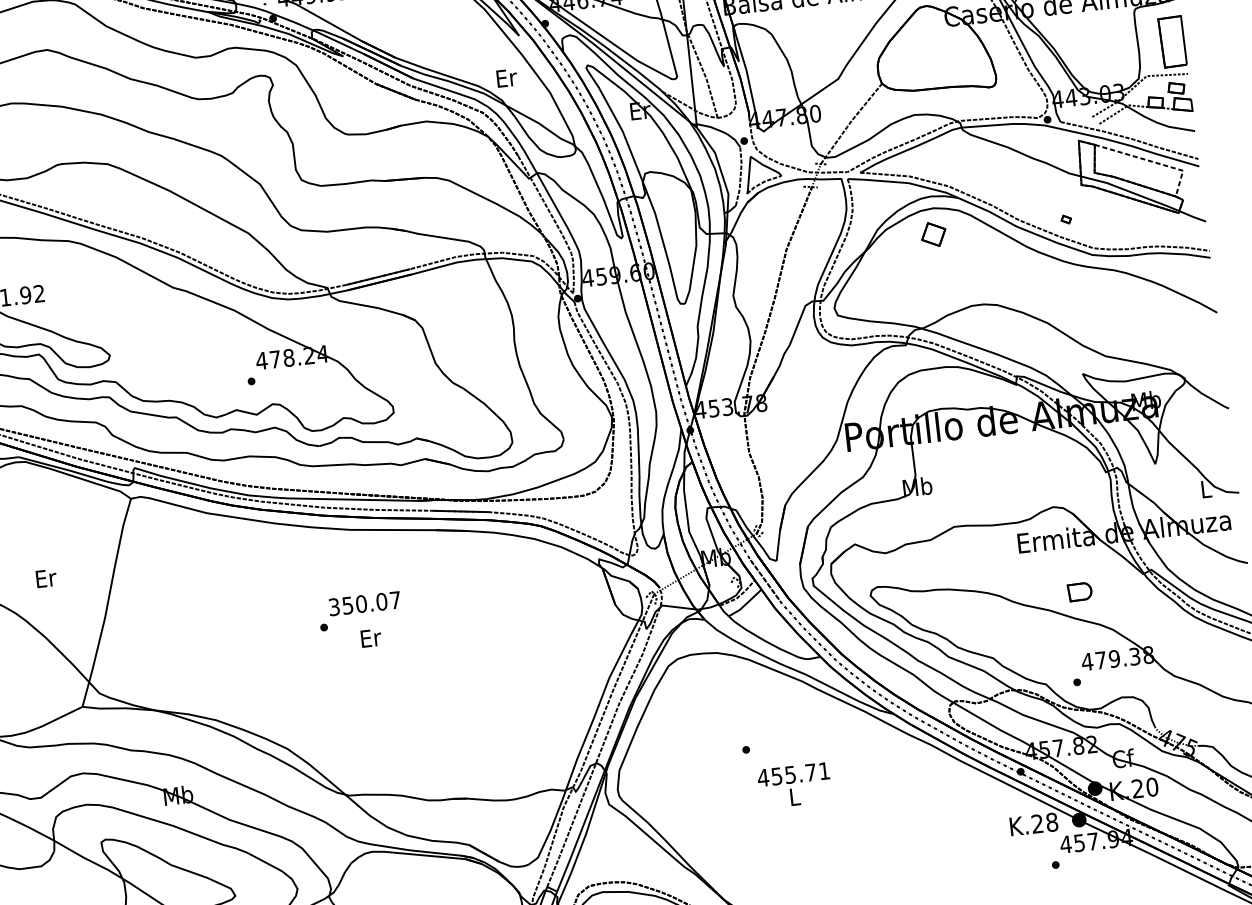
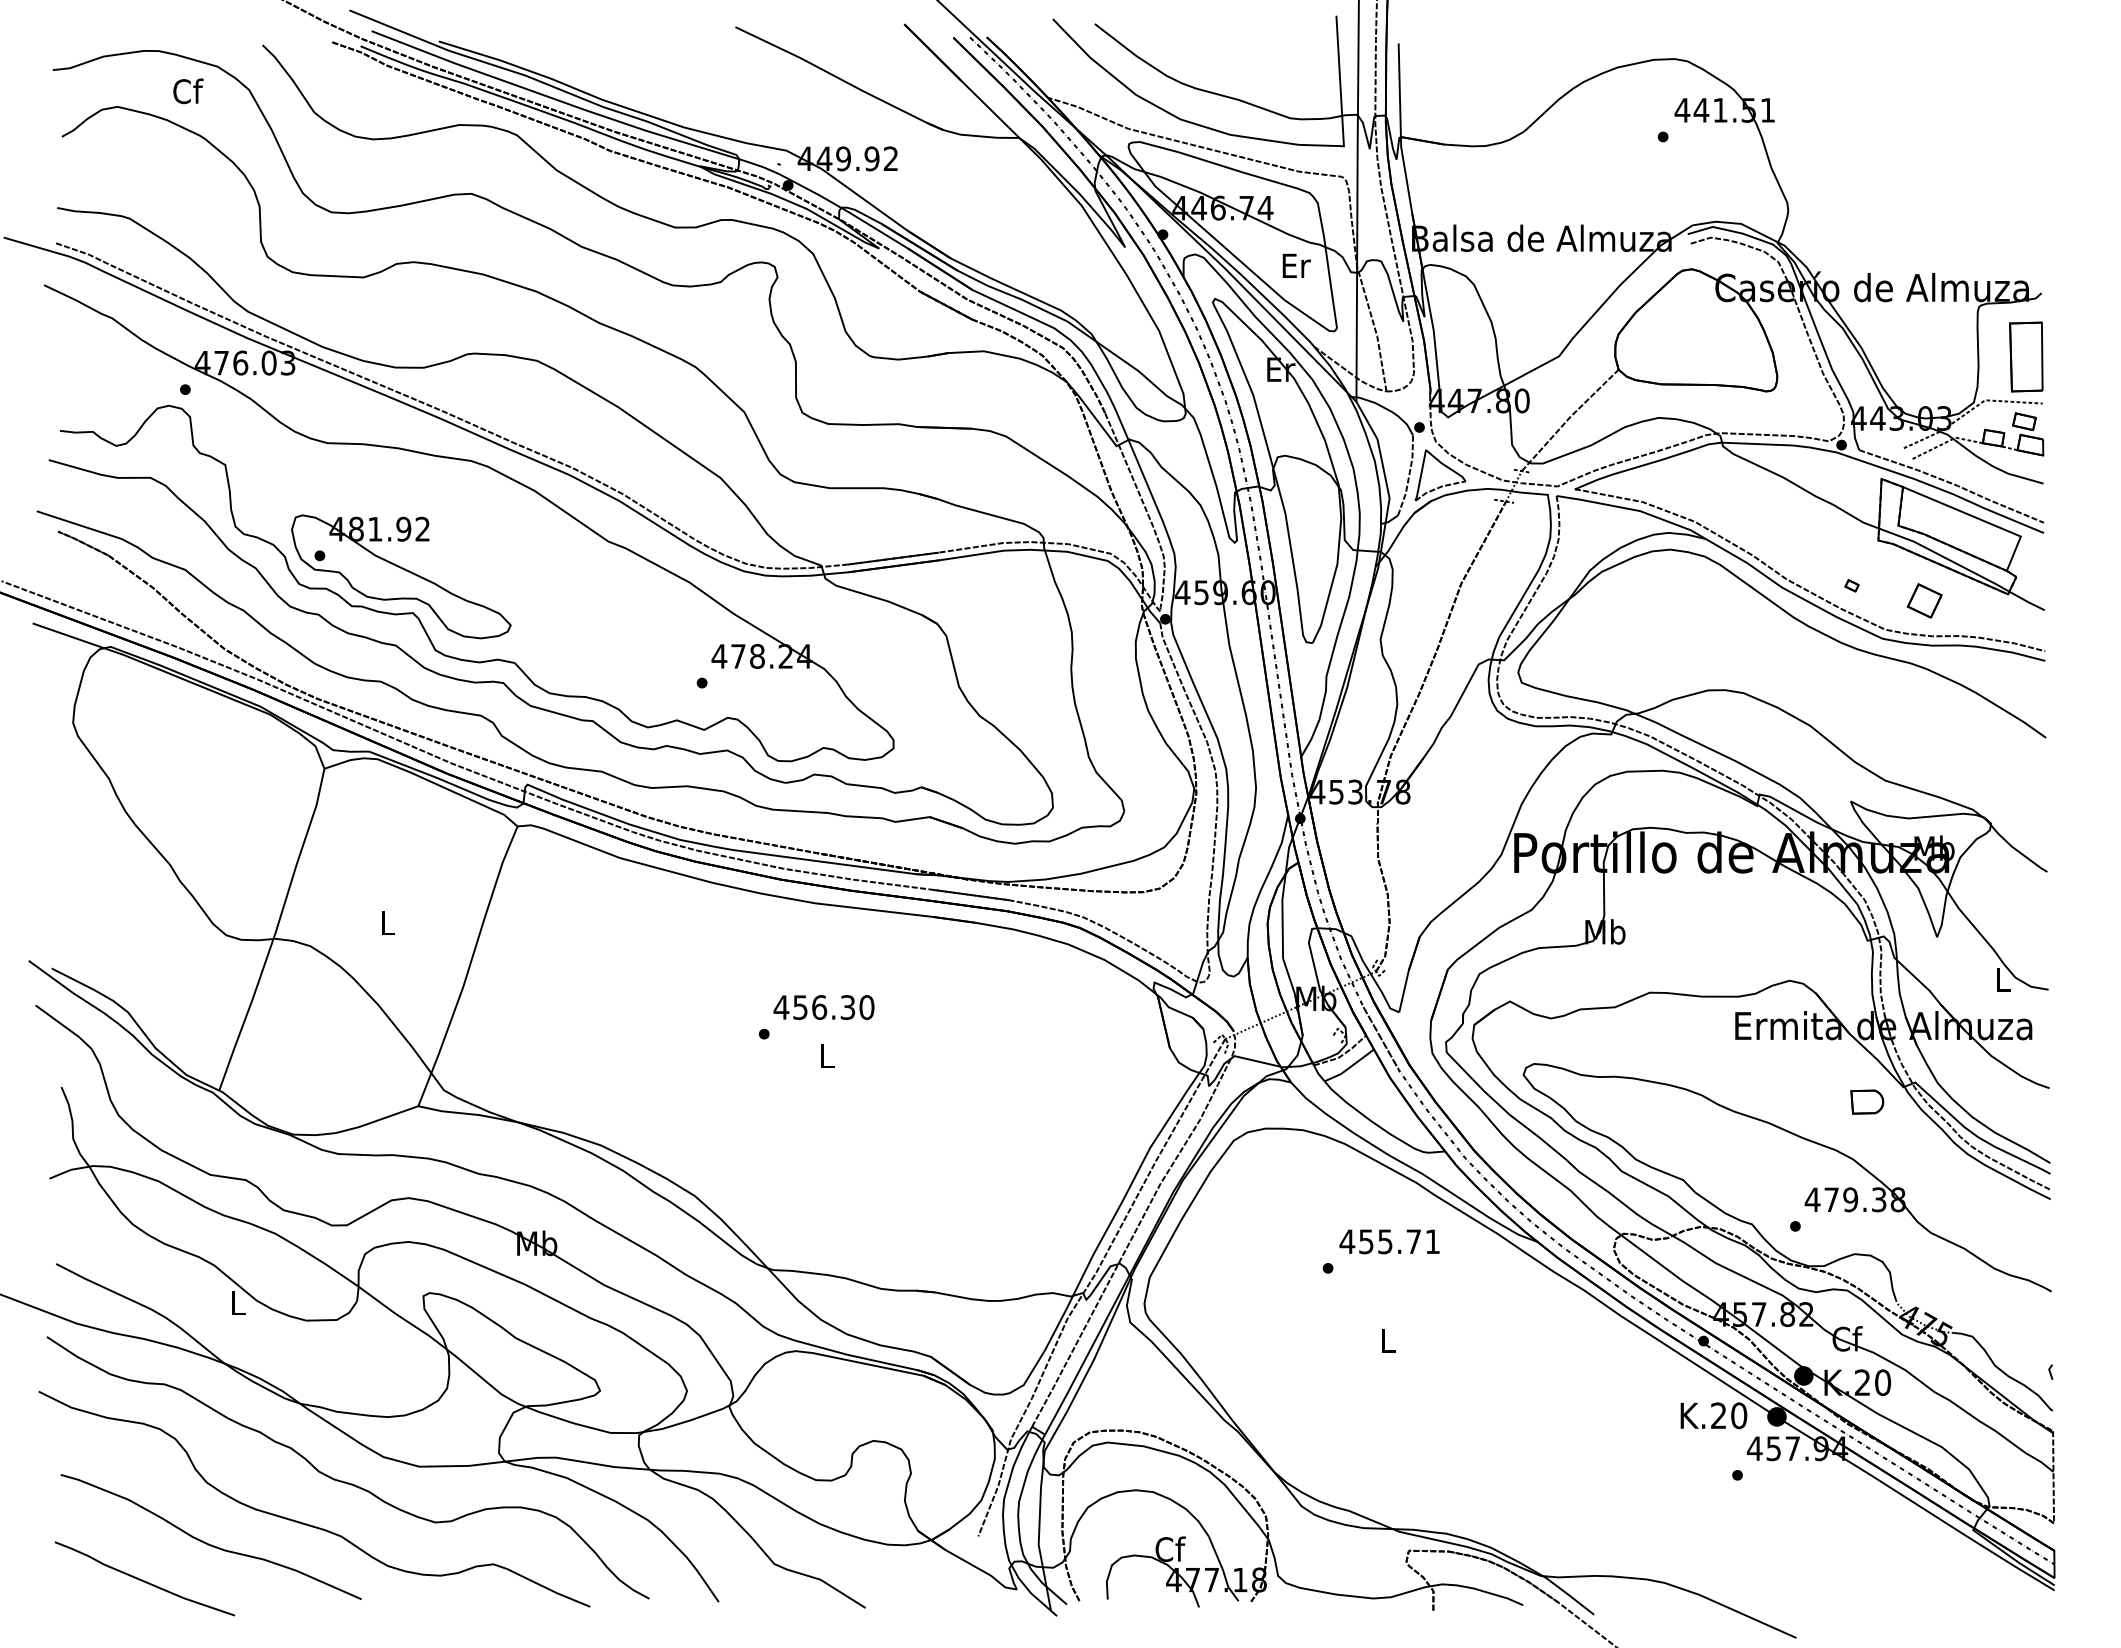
text: (506, 77) -> (1296, 265), moved
line: (1152, 161) -> (1980, 519), dashed -> solid
part: (933, 234) -> (1924, 600), moved
text: (46, 578) -> (388, 923), Er -> L
part: (1080, 591) -> (1867, 1101), moved
text: (364, 603) -> (823, 1007), 350.07 -> 456.30
text: (371, 638) -> (827, 1056), Er -> L
text: (793, 774) -> (1389, 1241), moved
text: (1052, 822) -> (1739, 1415), K.28 -> K.20

